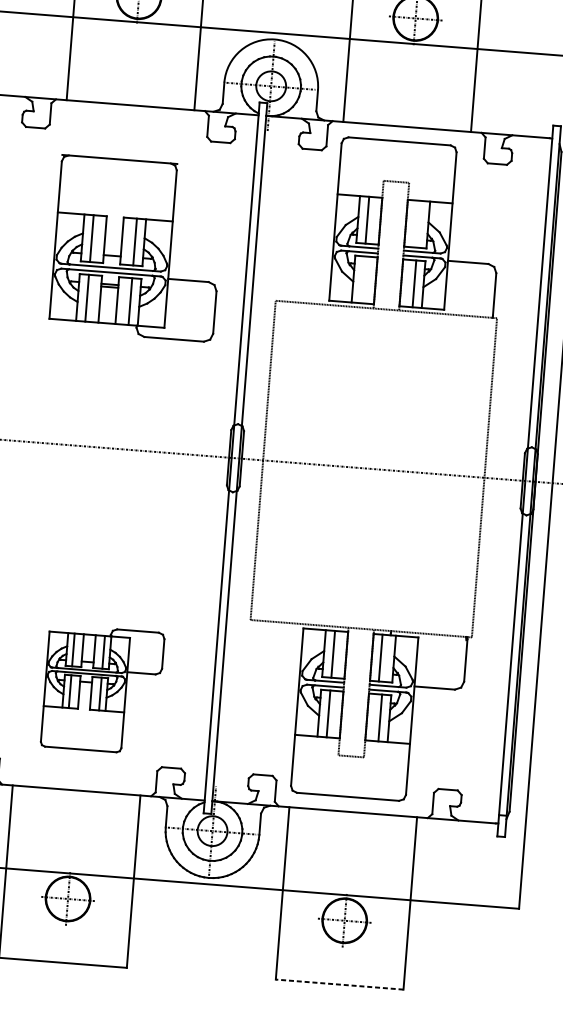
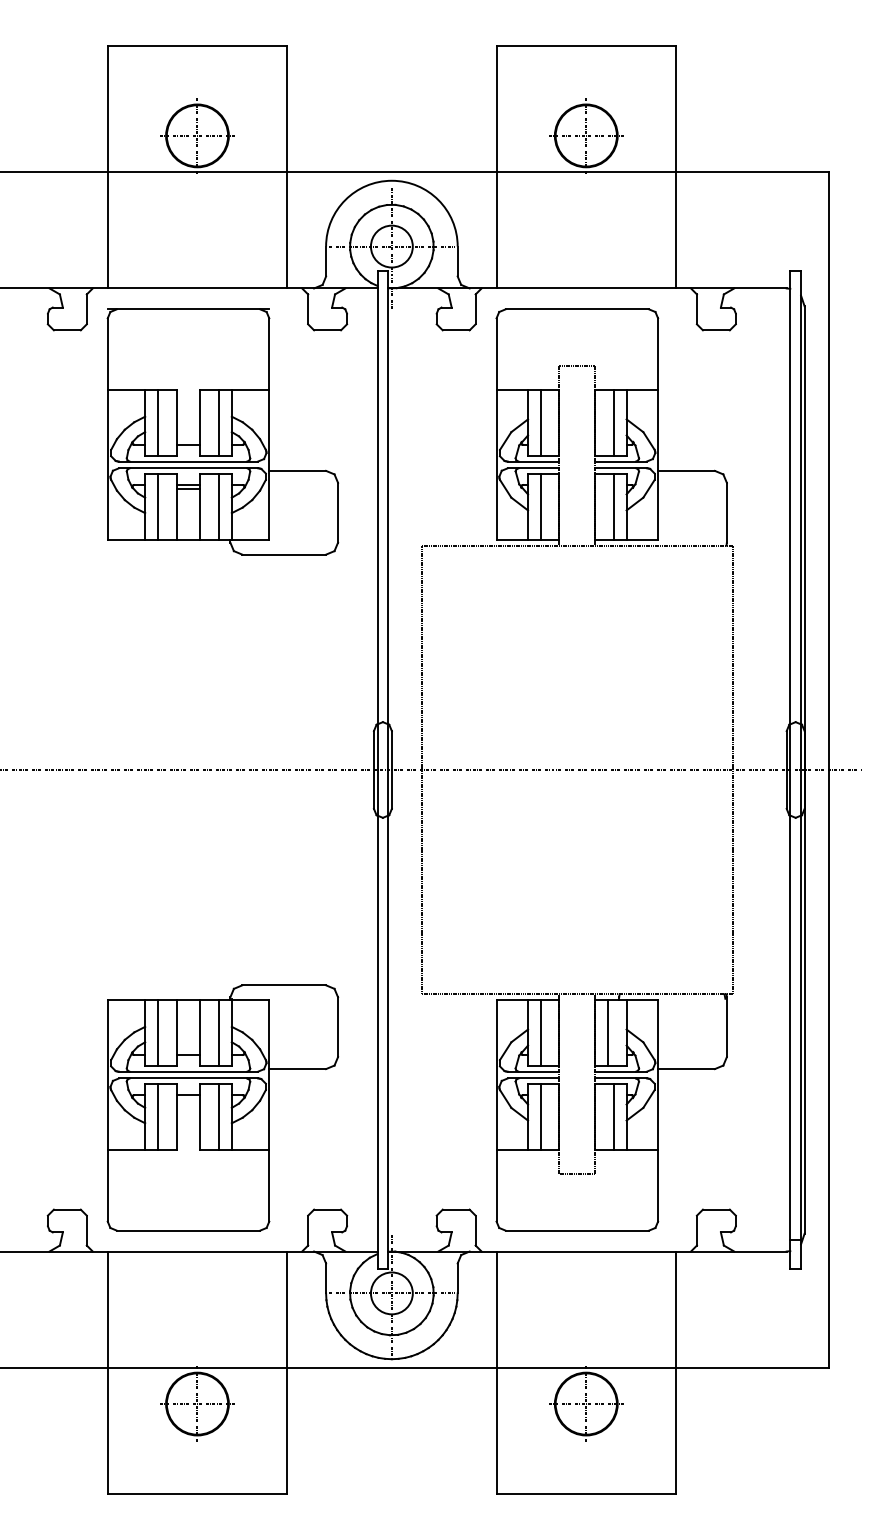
line: (419, 223) -> (613, 422), added
part: (137, 248) -> (222, 431), moved
line: (362, 279) -> (540, 506), added
part: (102, 689) -> (222, 1107), size x1.43
line: (339, 984) -> (586, 1493), dashed -> solid

